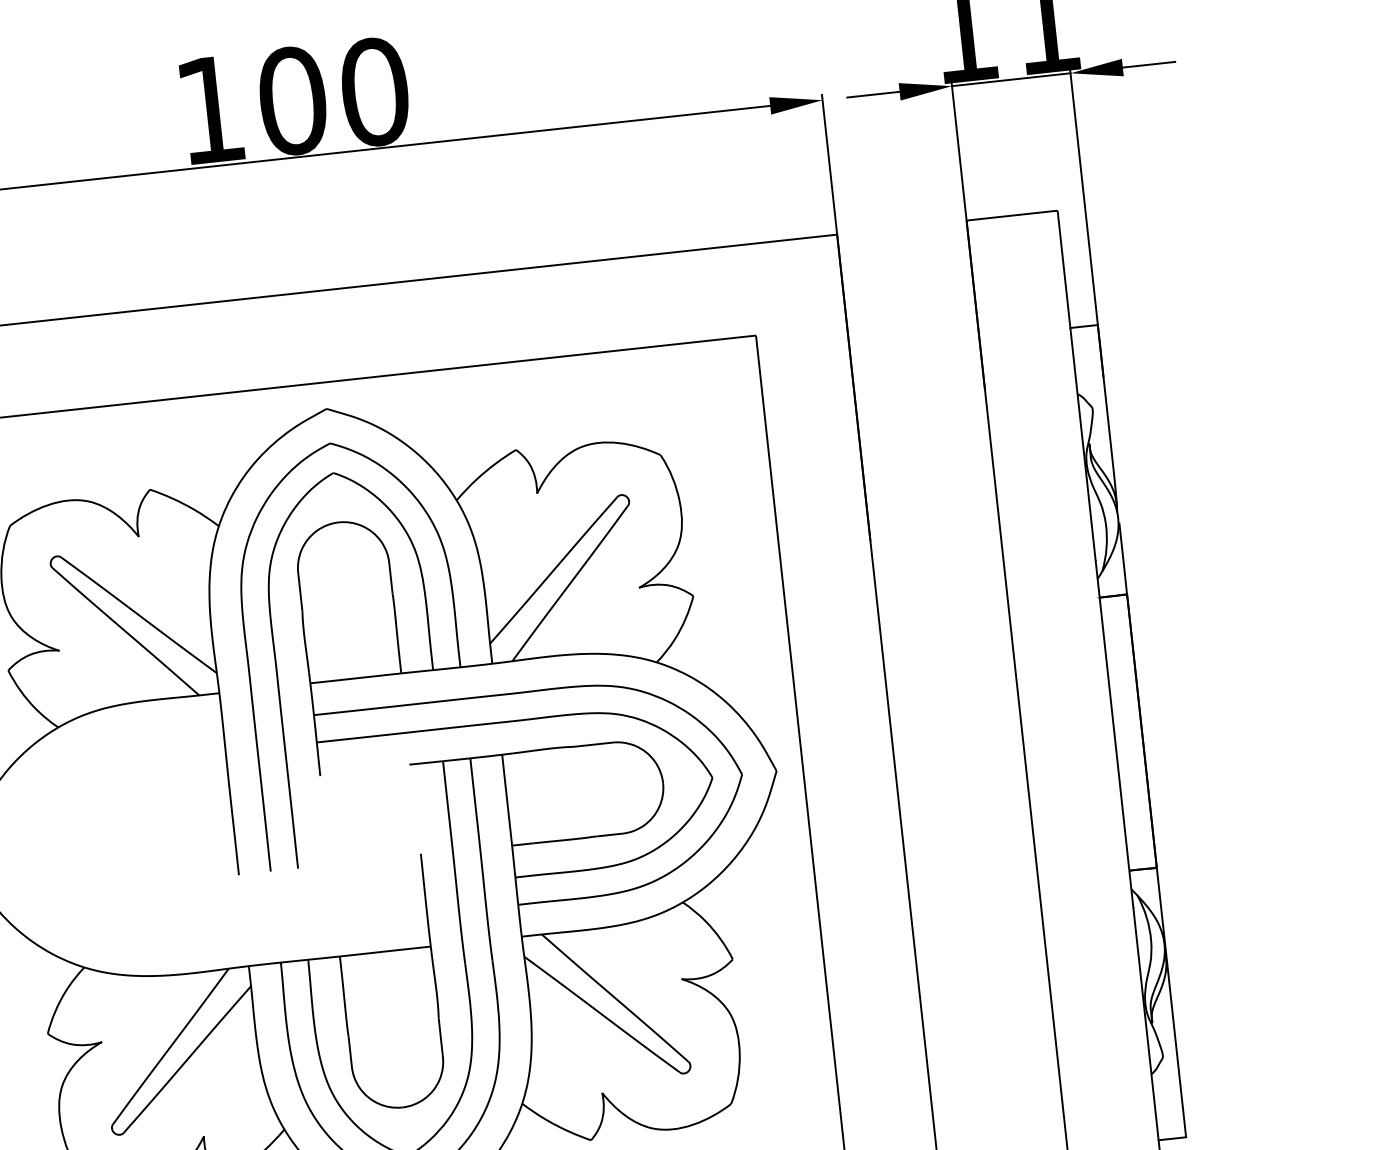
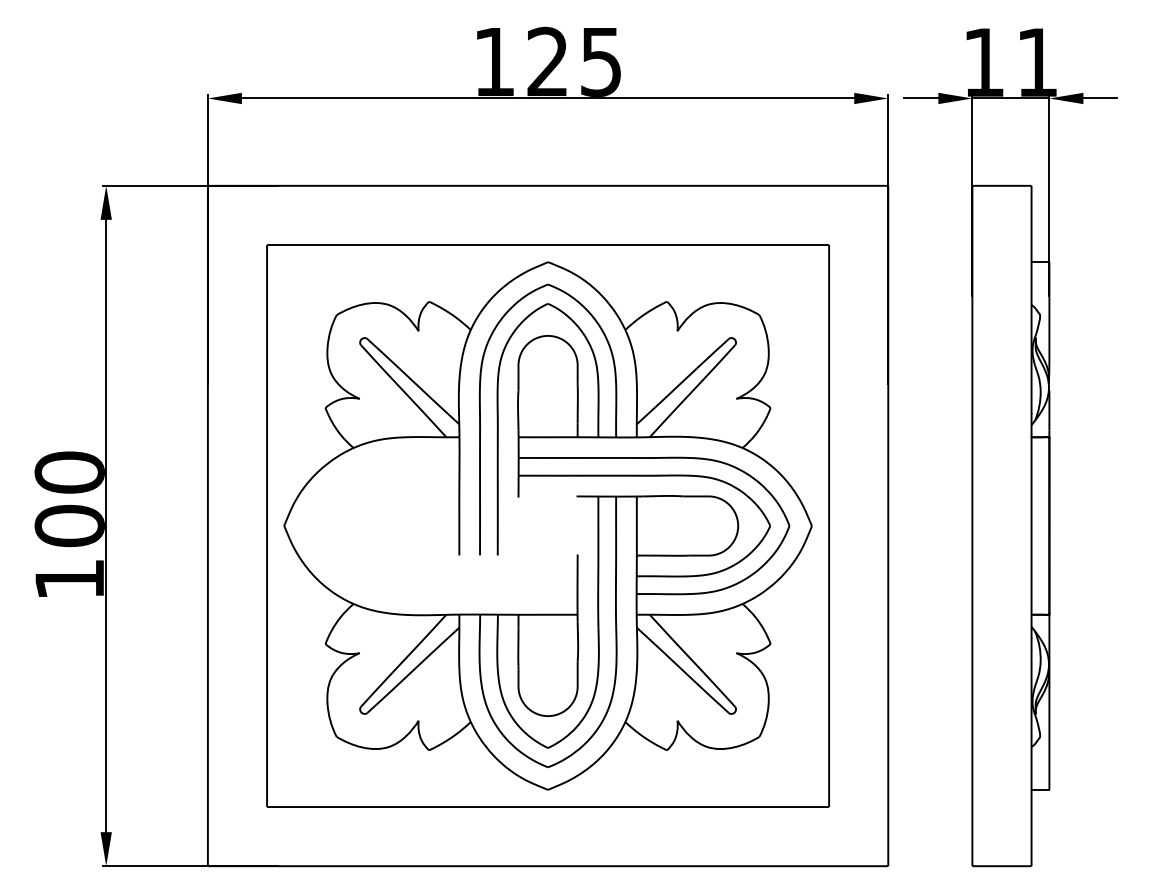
text: (333, 95) -> (574, 61), 100 -> 125

